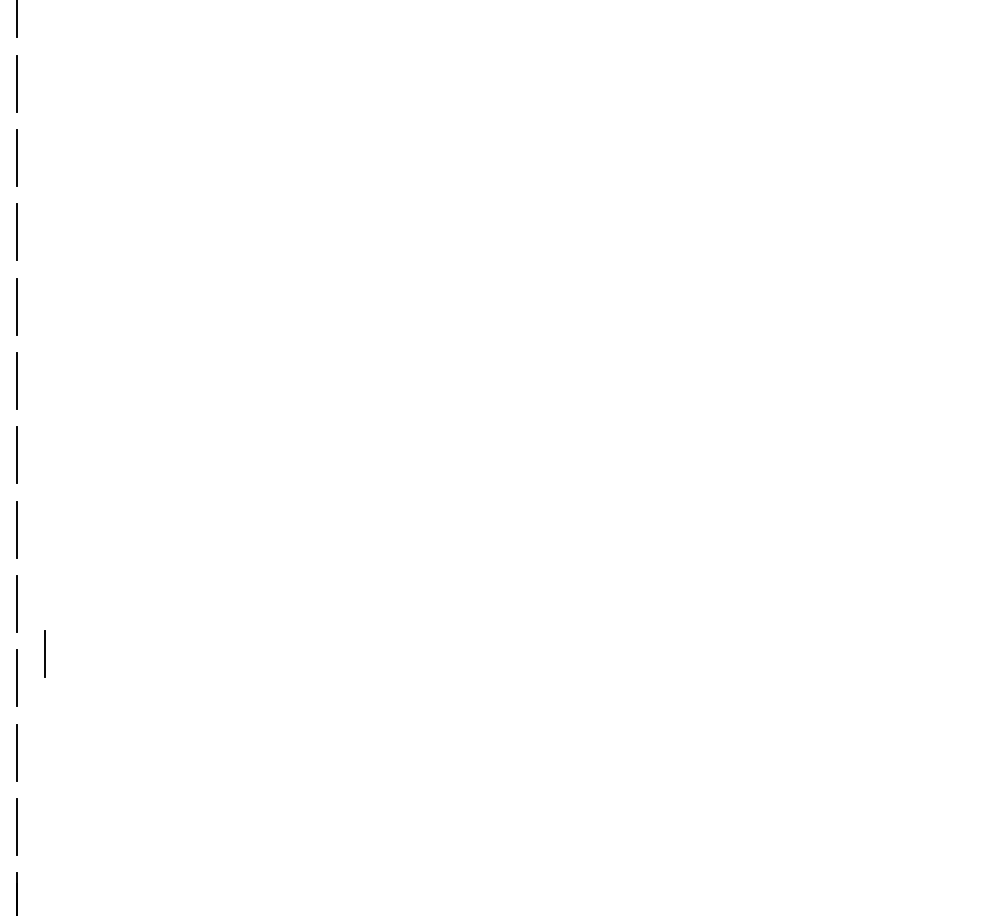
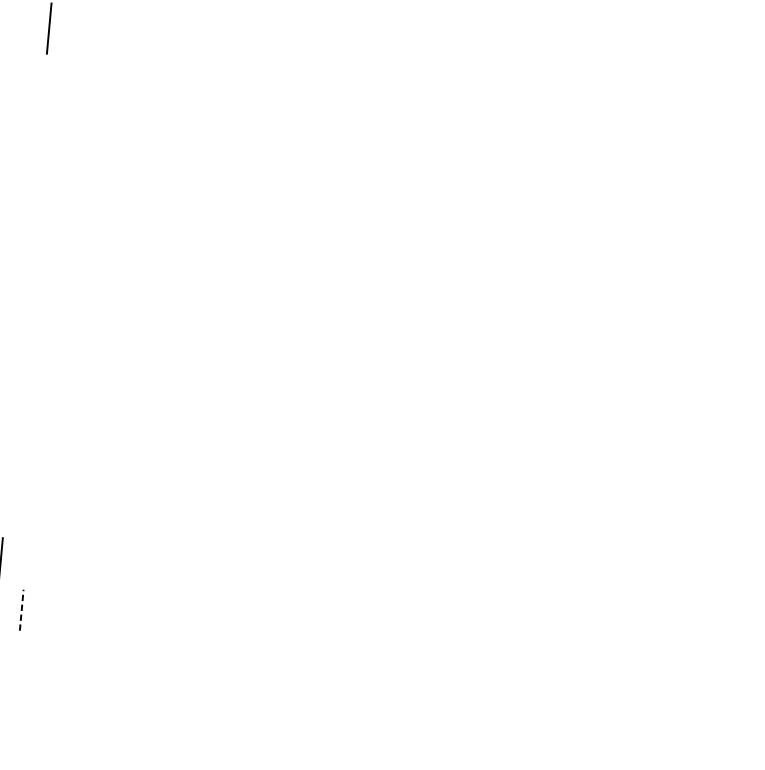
line: (17, 83) -> (43, 95), removed
line: (17, 157) -> (37, 161), removed
line: (17, 232) -> (31, 229), removed
line: (17, 306) -> (25, 295), removed
line: (17, 380) -> (19, 362), removed
line: (17, 455) -> (12, 429), removed
line: (17, 529) -> (6, 496), removed
line: (45, 653) -> (21, 610), solid -> dashed

